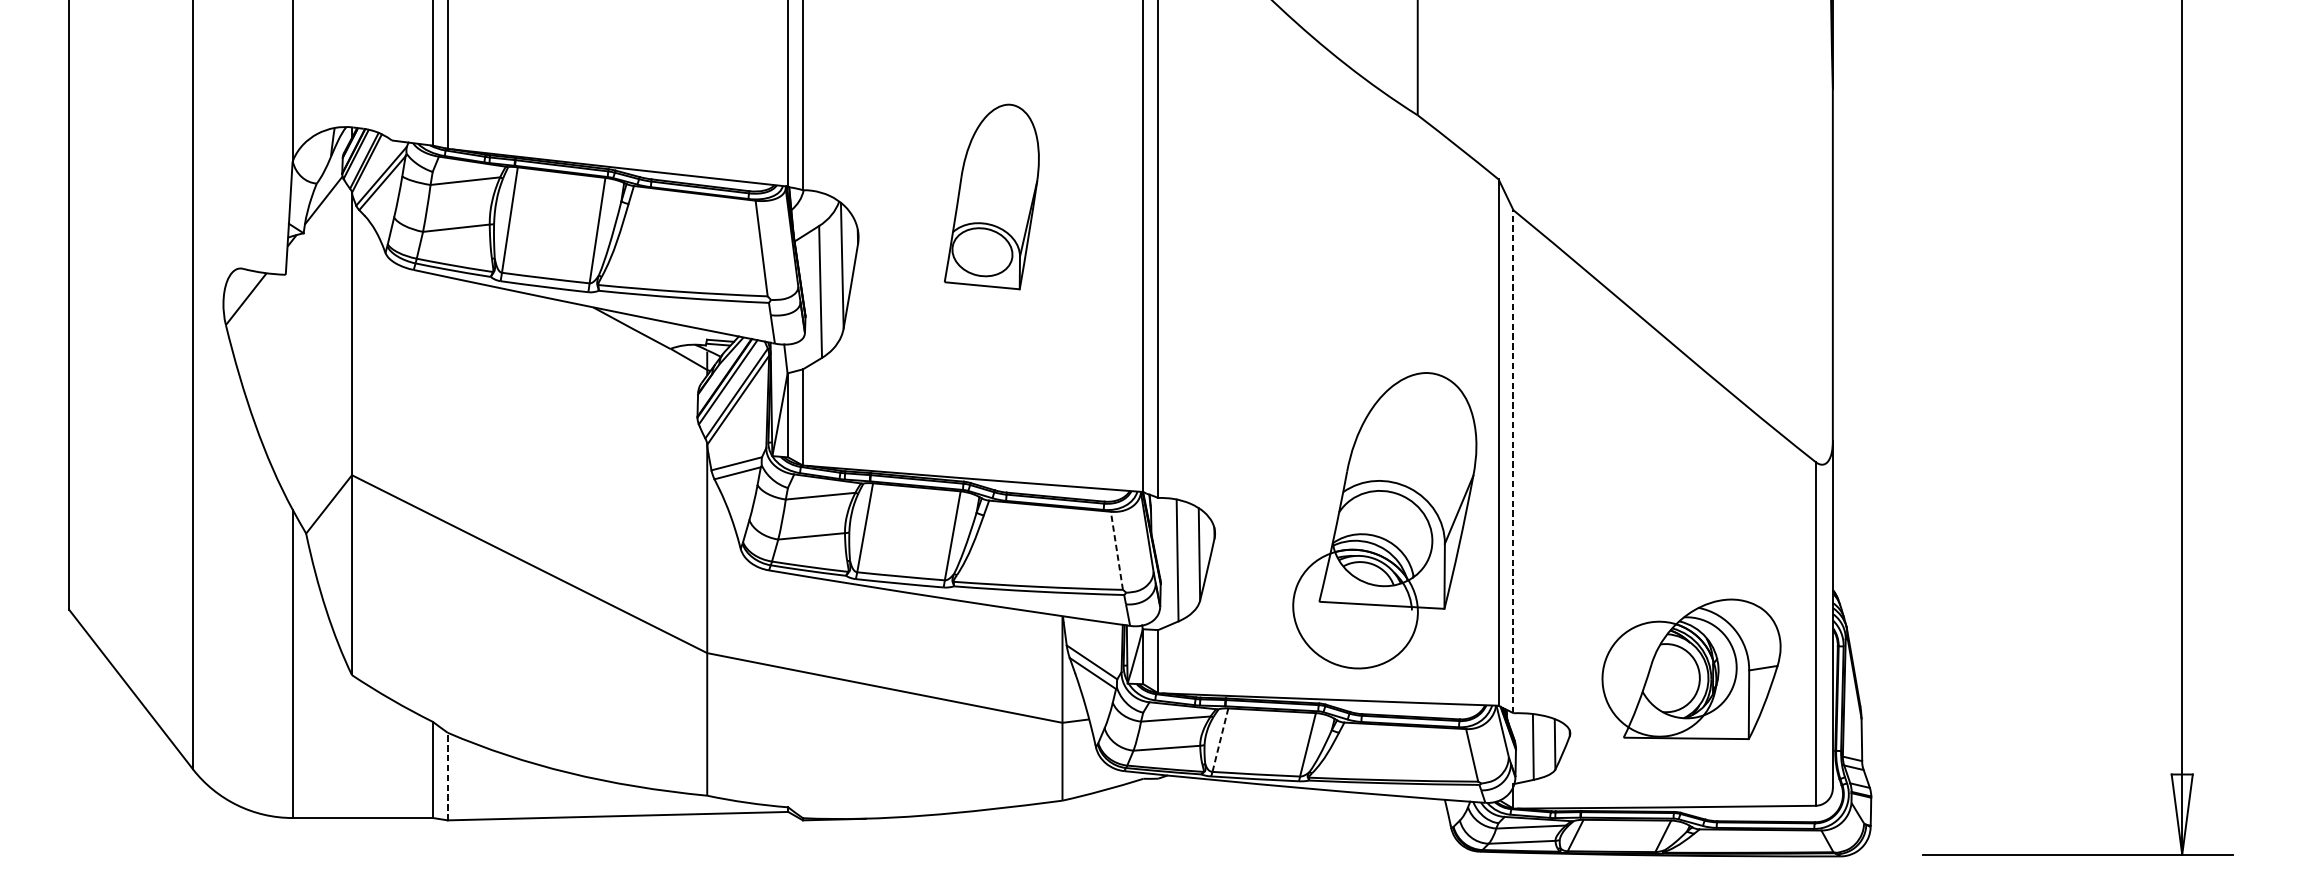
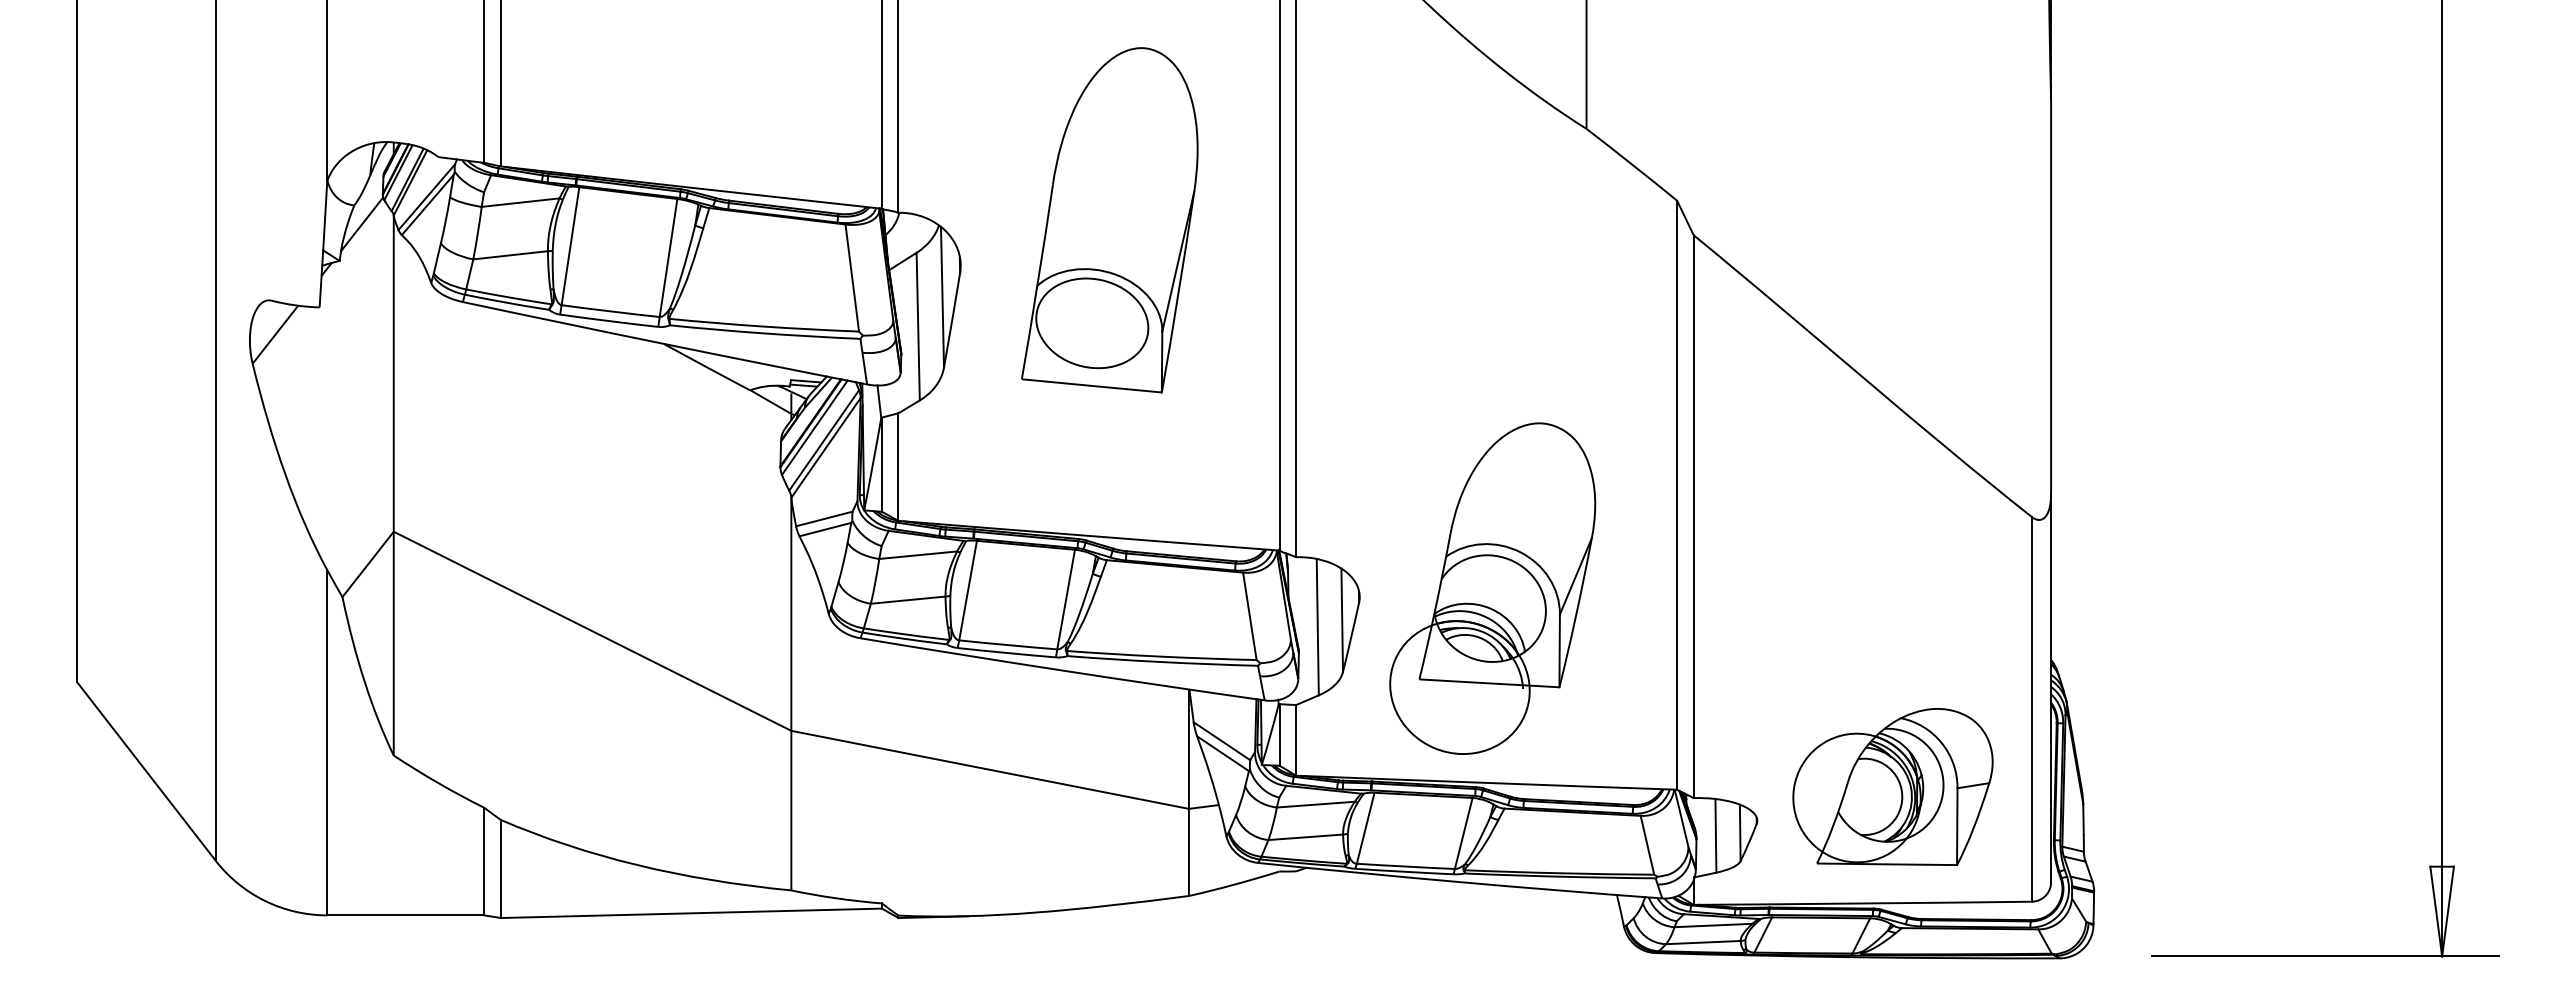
part: (991, 197) -> (1109, 220), size x1.67
line: (1513, 461) -> (1693, 516), dashed -> solid
part: (1384, 520) -> (1492, 588), moved
line: (1116, 550) -> (1249, 615), dashed -> solid
part: (1691, 668) -> (1892, 786), moved
line: (1220, 740) -> (1365, 828), dashed -> solid
line: (447, 776) -> (500, 868), dashed -> solid

